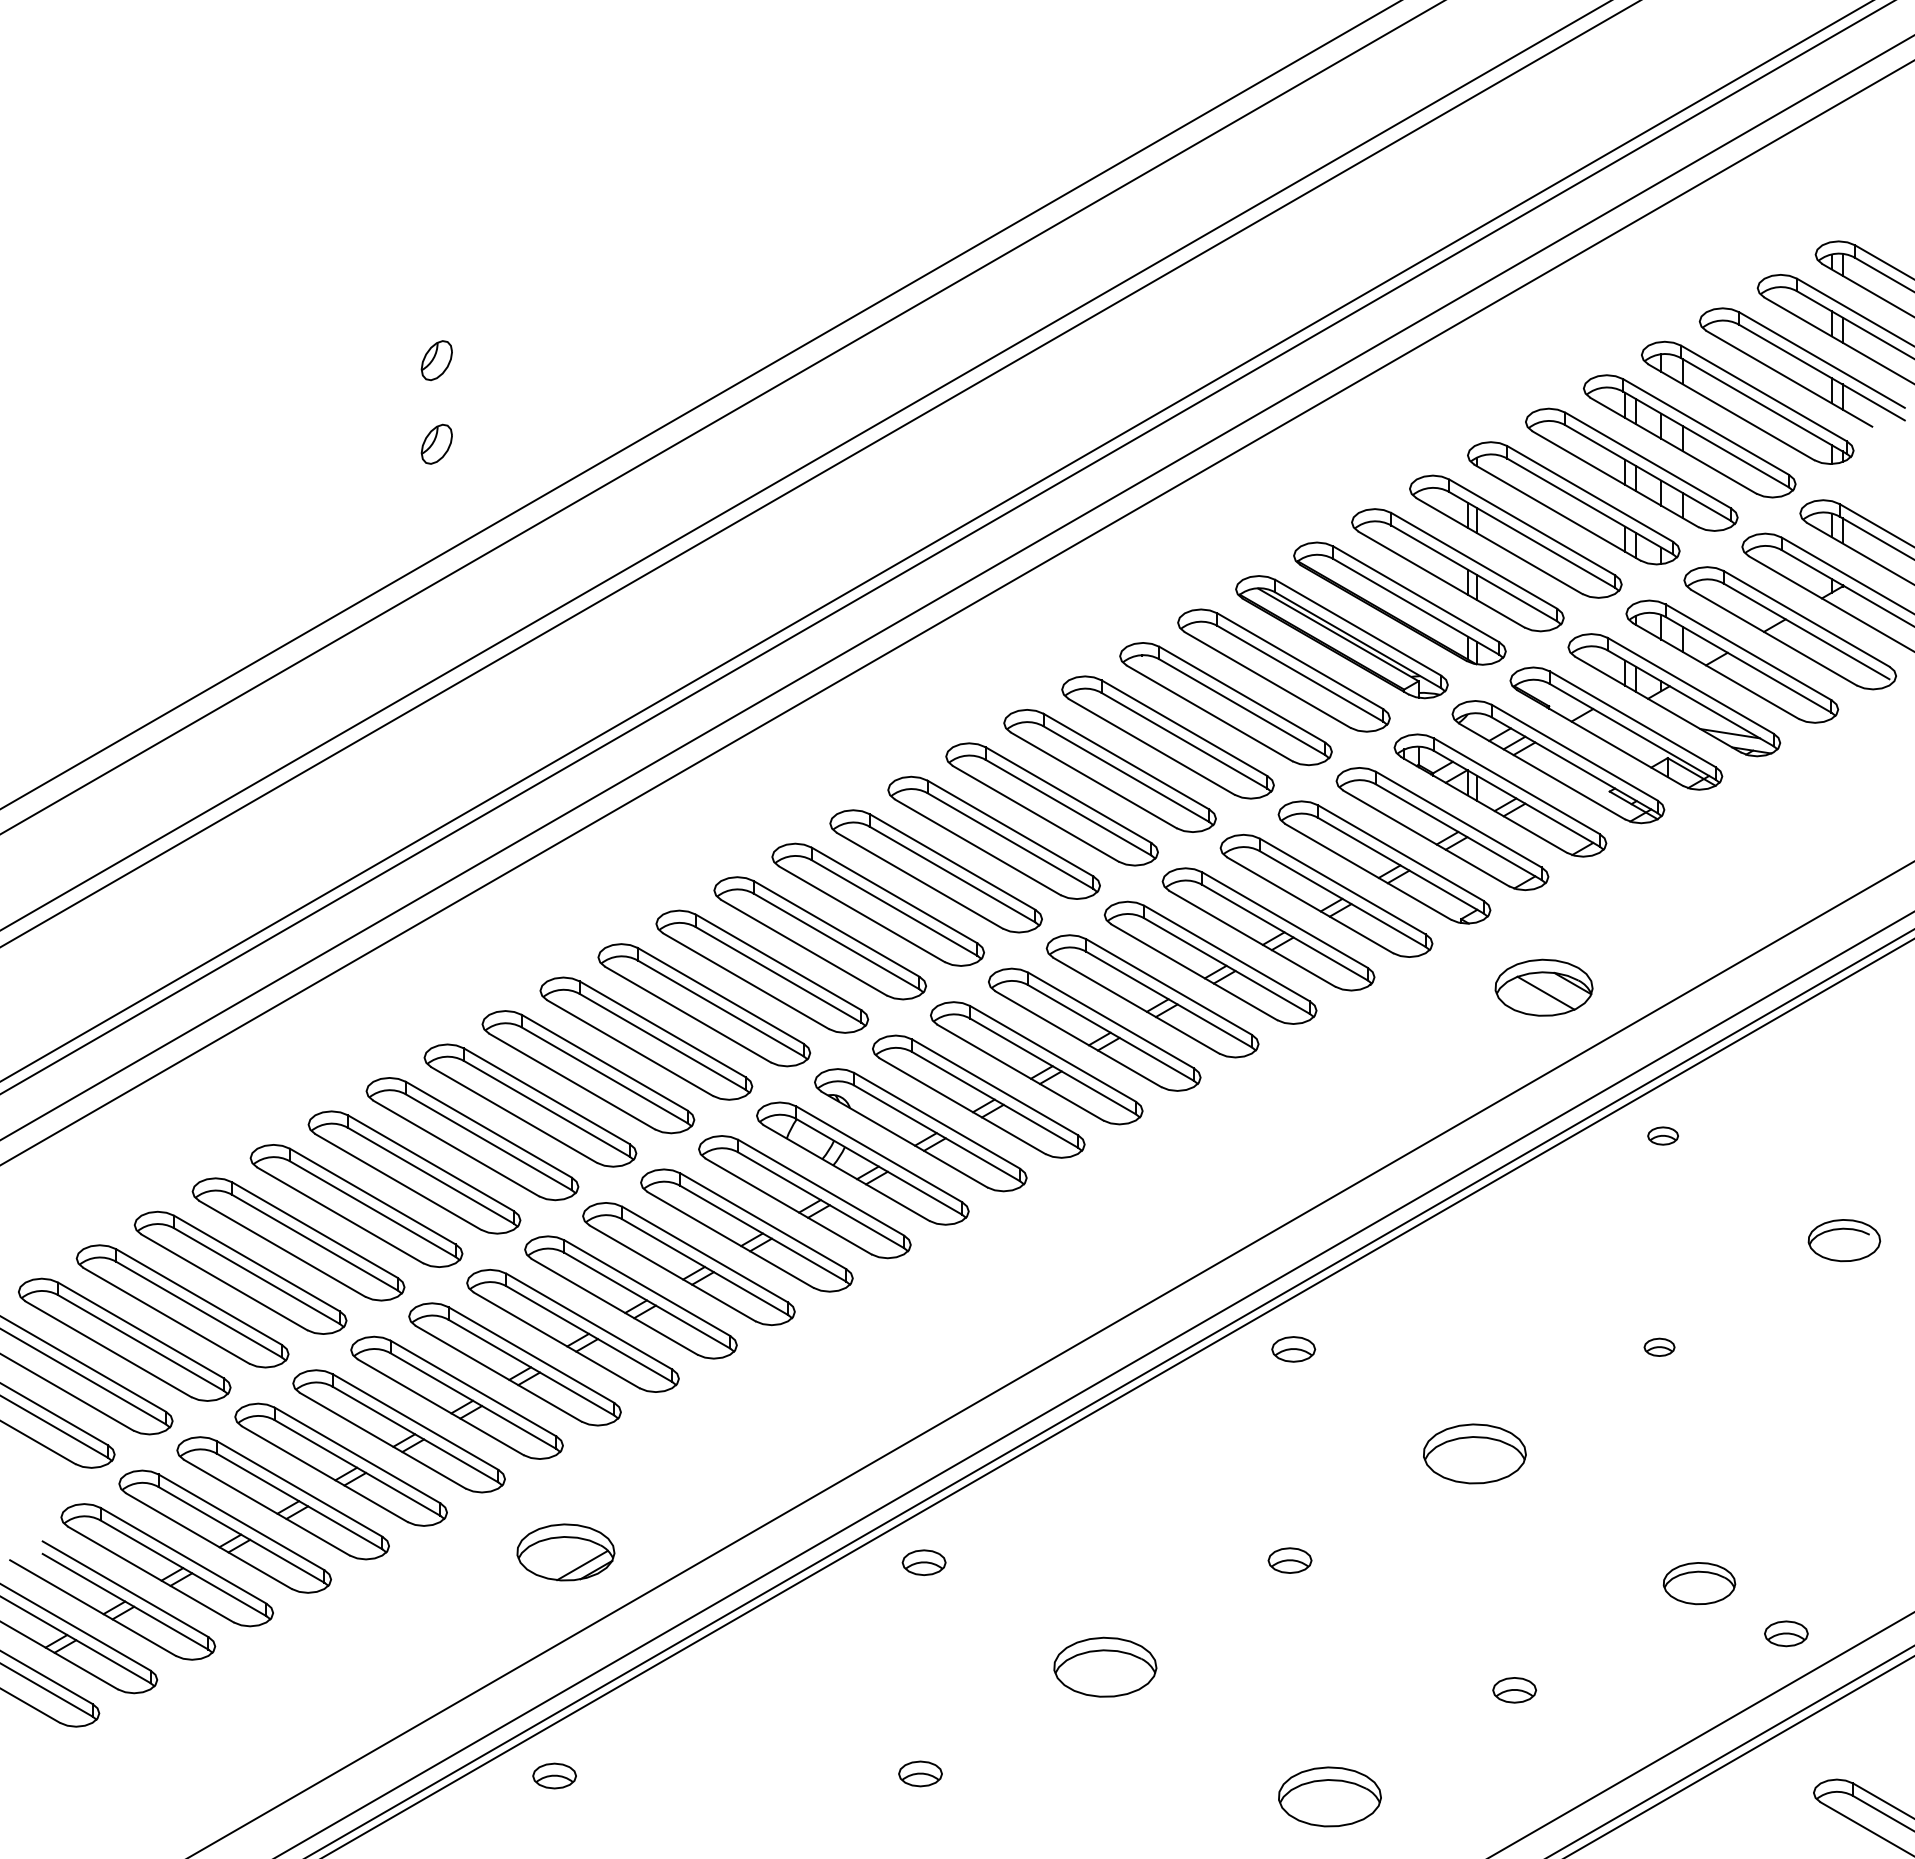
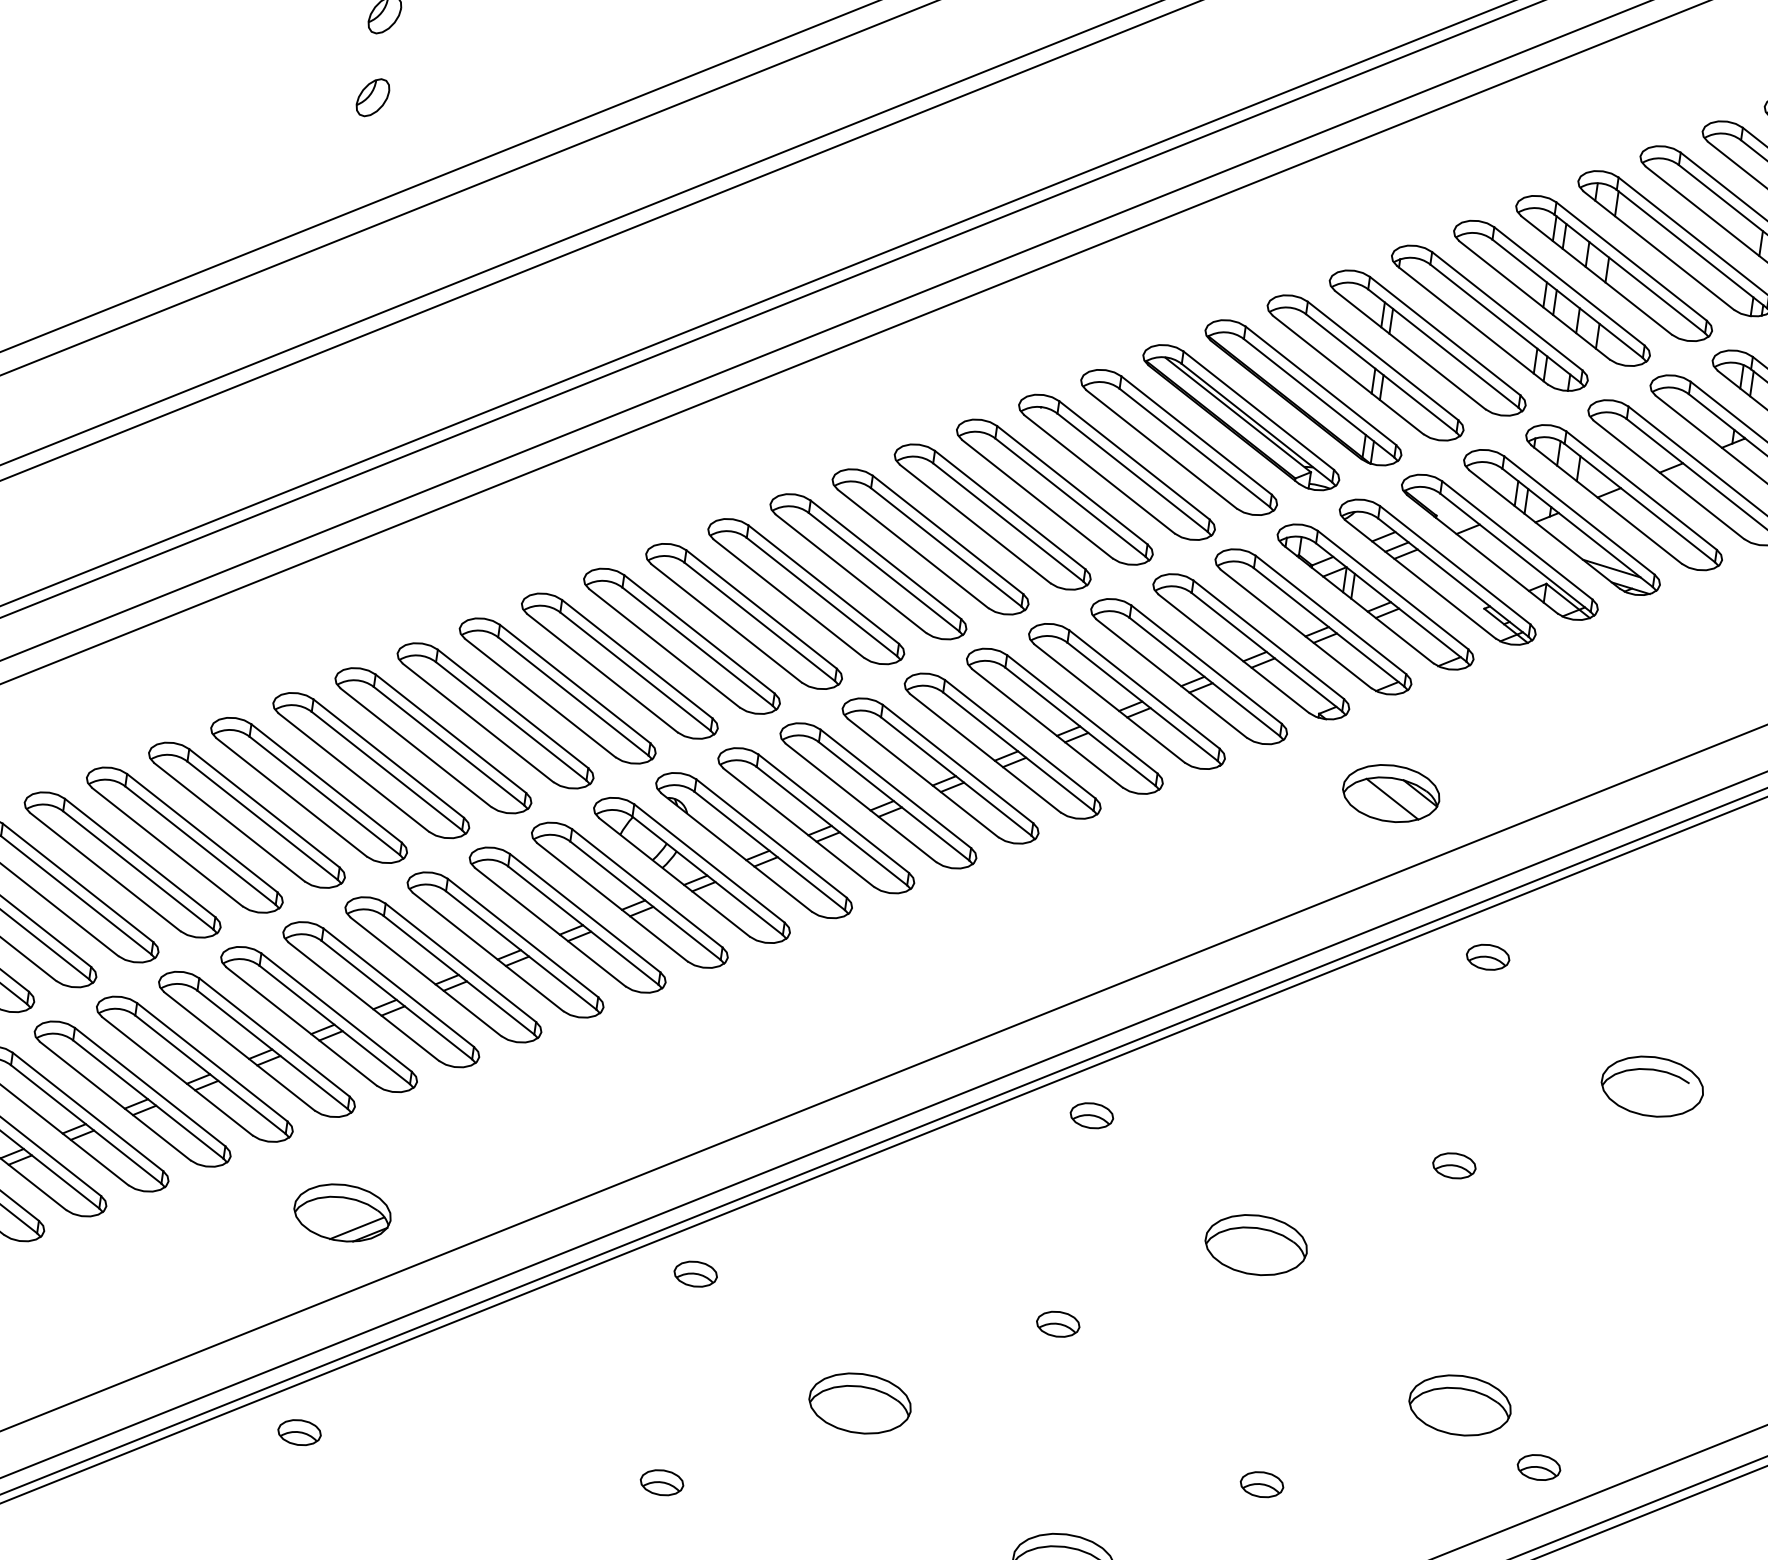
part: (1662, 1135) -> (1487, 956), size x1.43
part: (1844, 1240) -> (1652, 1086), size x1.43
part: (1659, 1347) -> (1454, 1166), size x1.43
part: (1699, 1583) -> (1460, 1405), size x1.43

